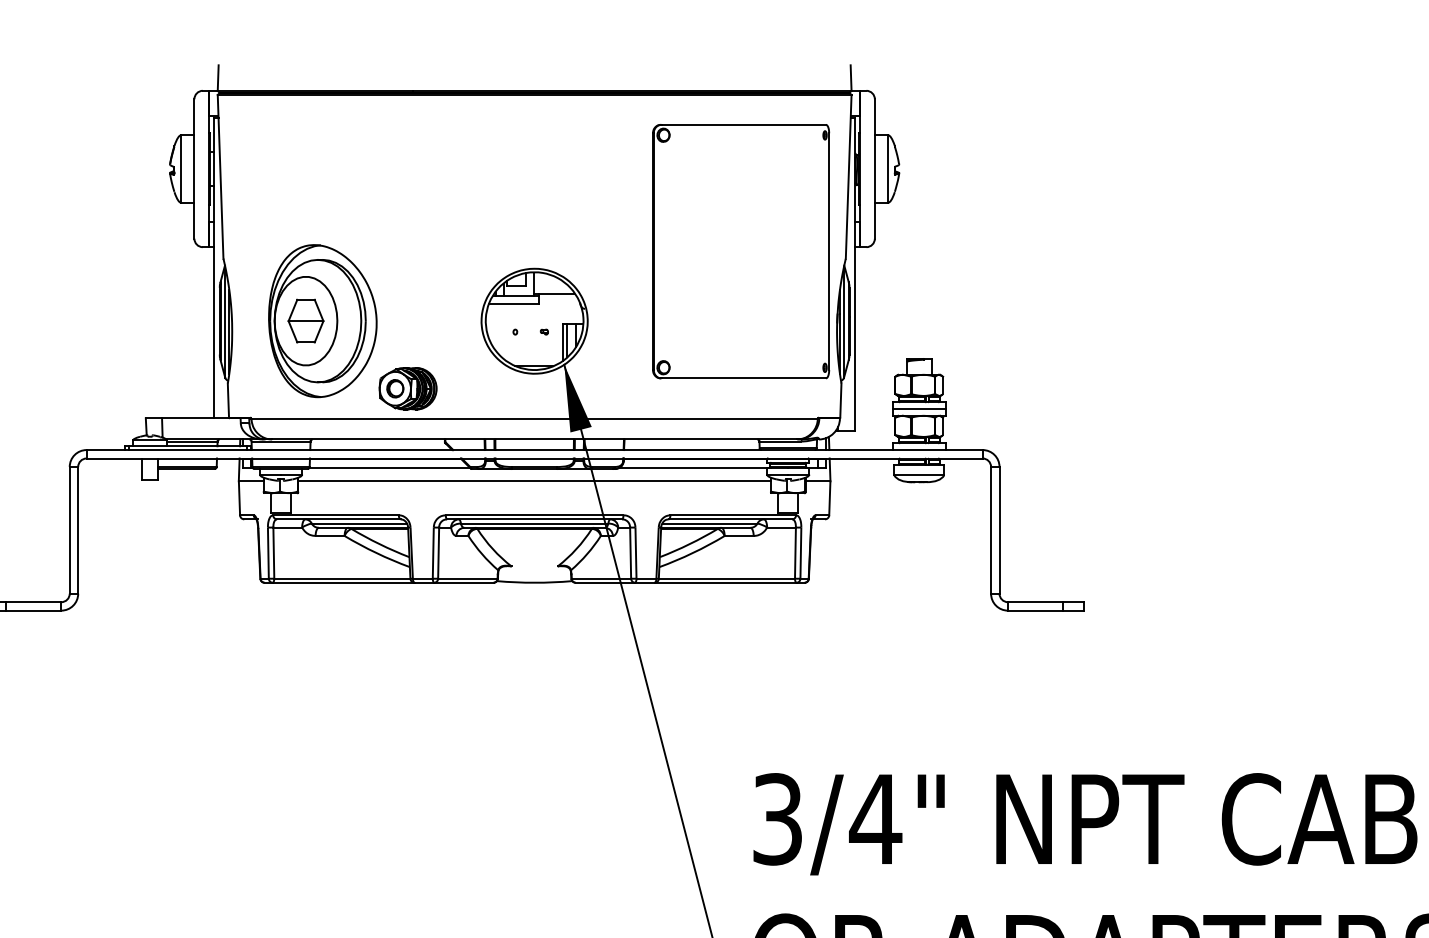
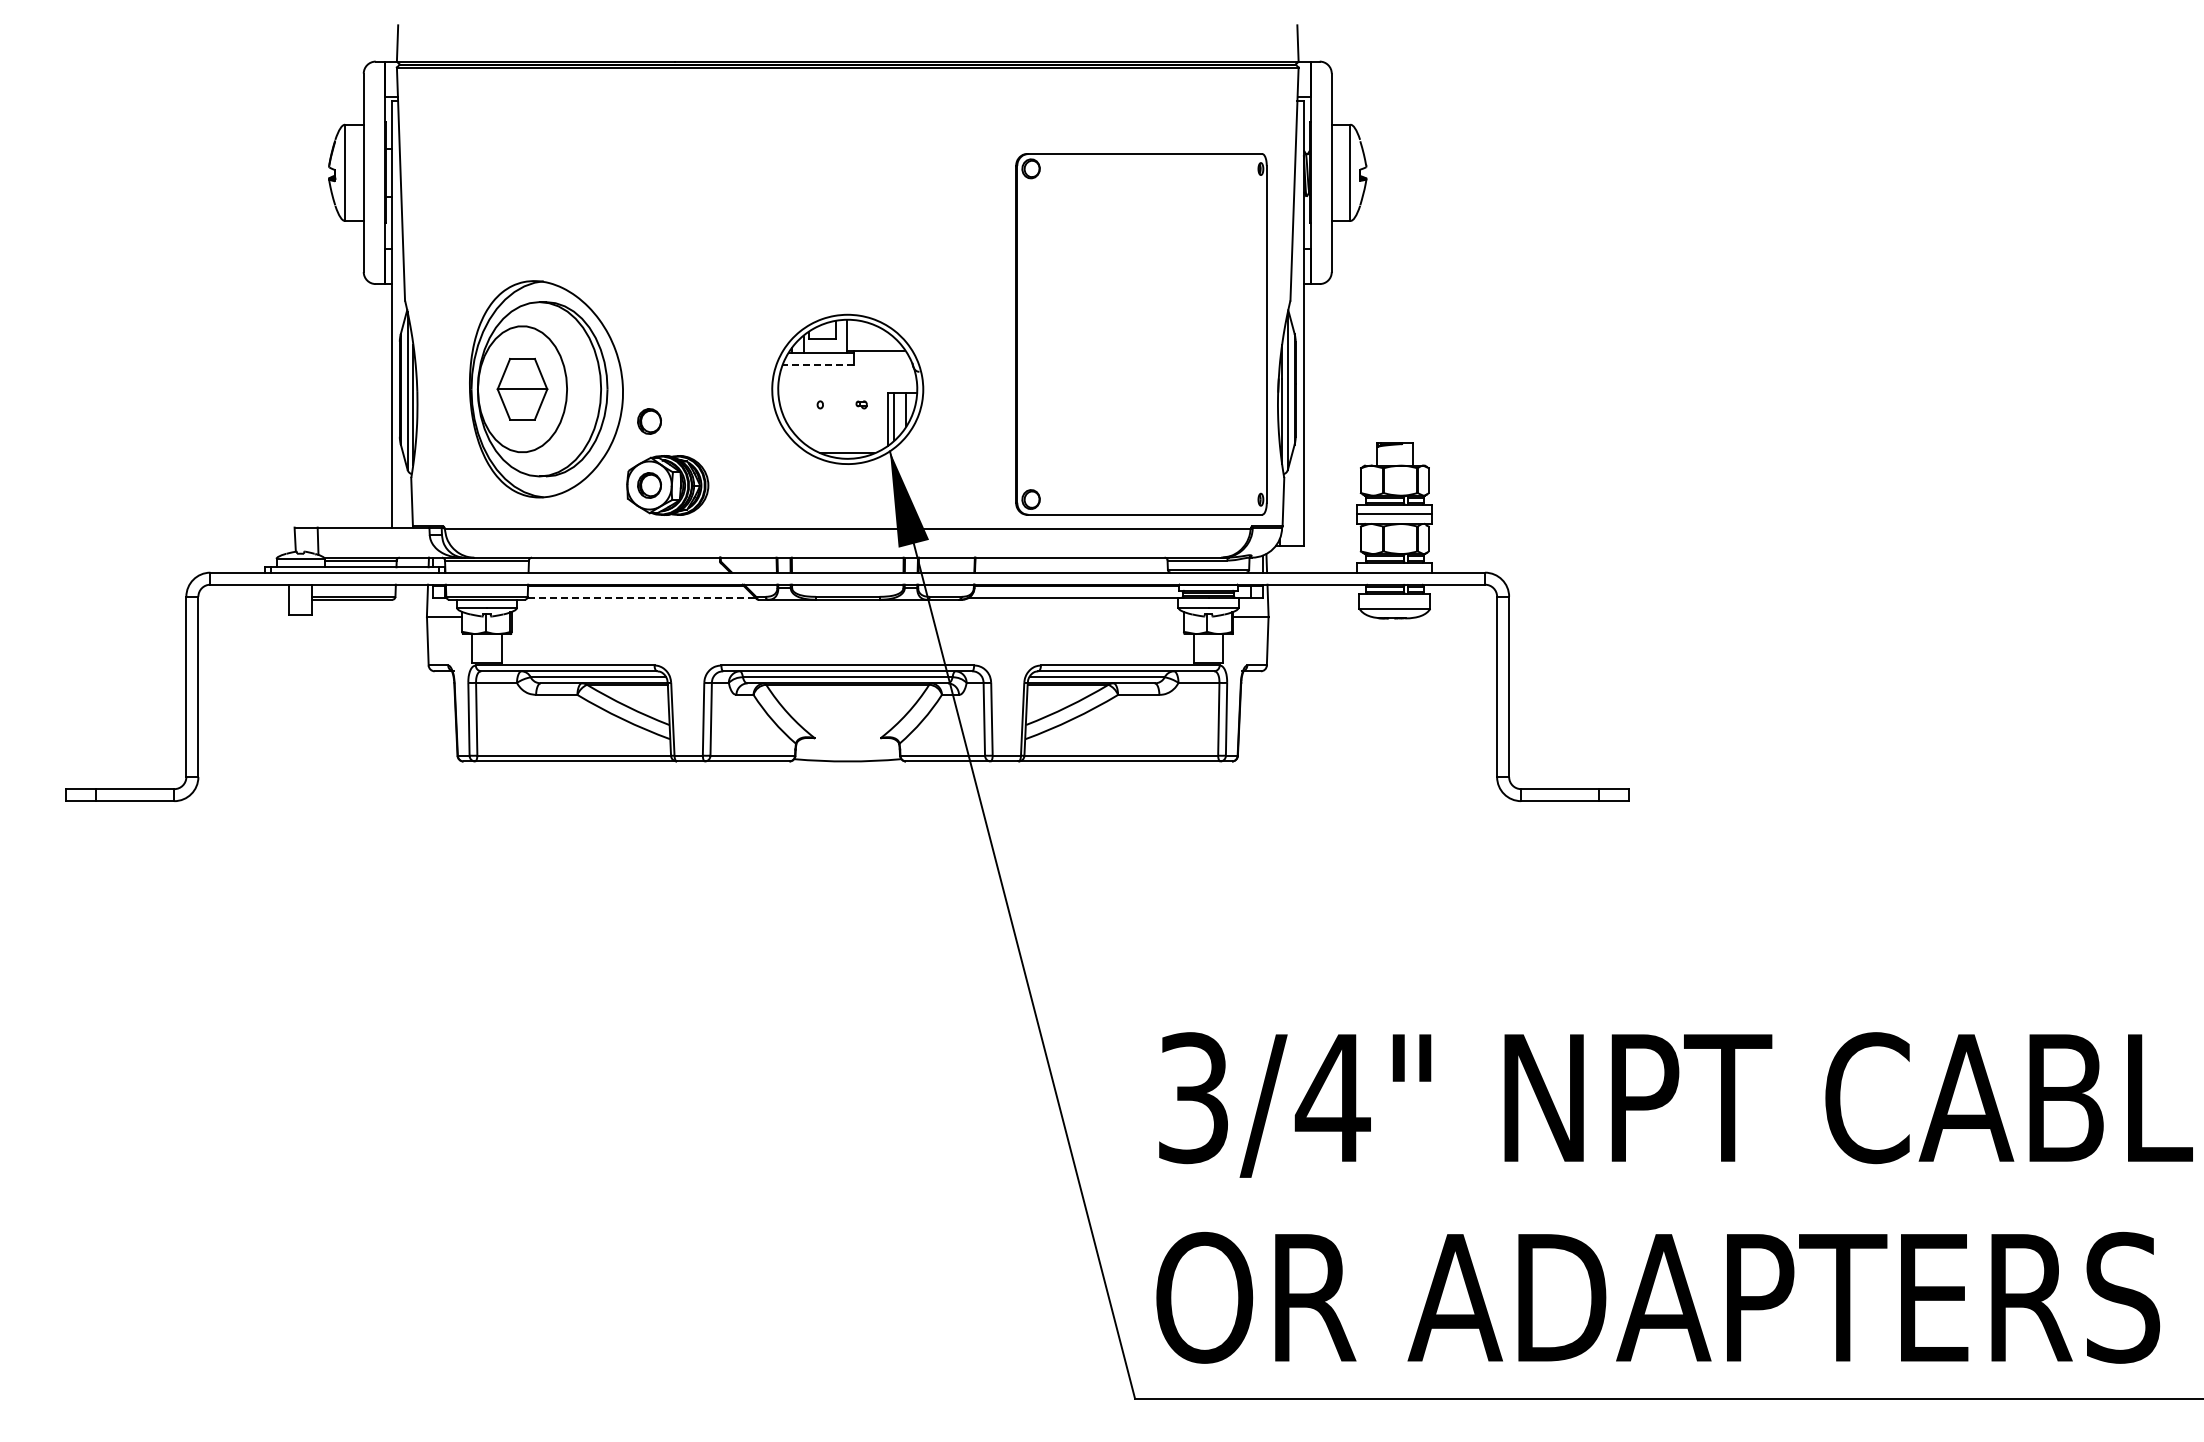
part: (741, 251) -> (1141, 334), moved
line: (513, 304) -> (817, 365), solid -> dashed
part: (395, 343) -> (649, 421), added
line: (389, 467) -> (641, 597), solid -> dashed
line: (534, 481) -> (847, 617), removed

